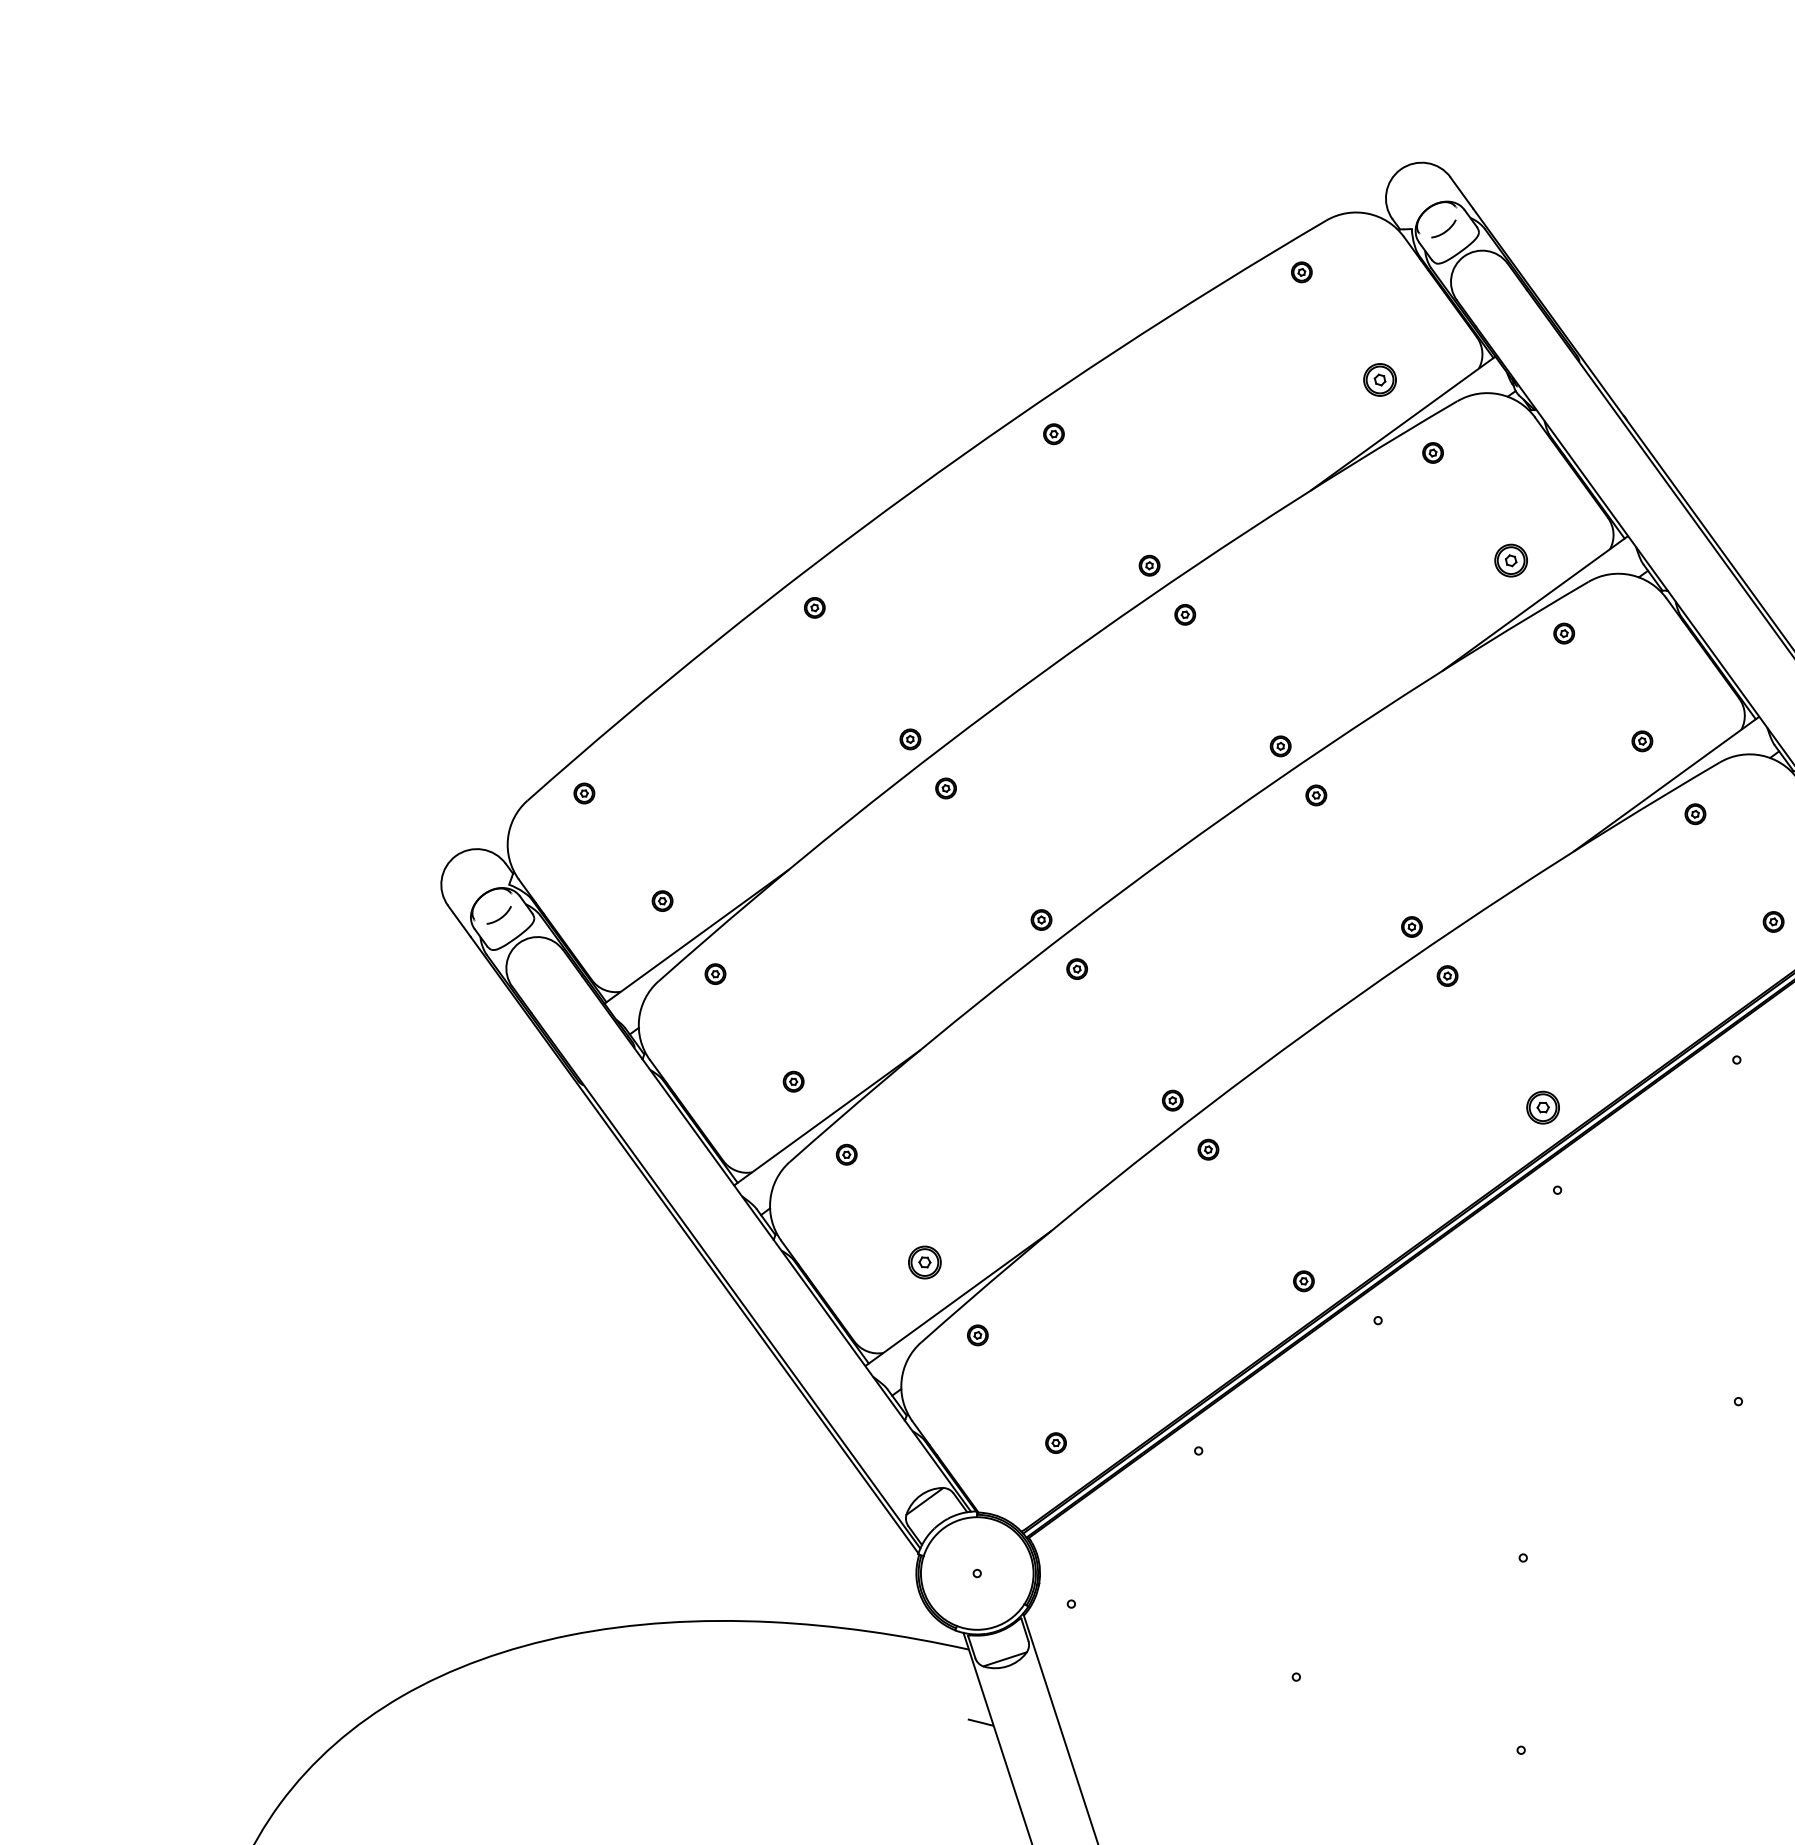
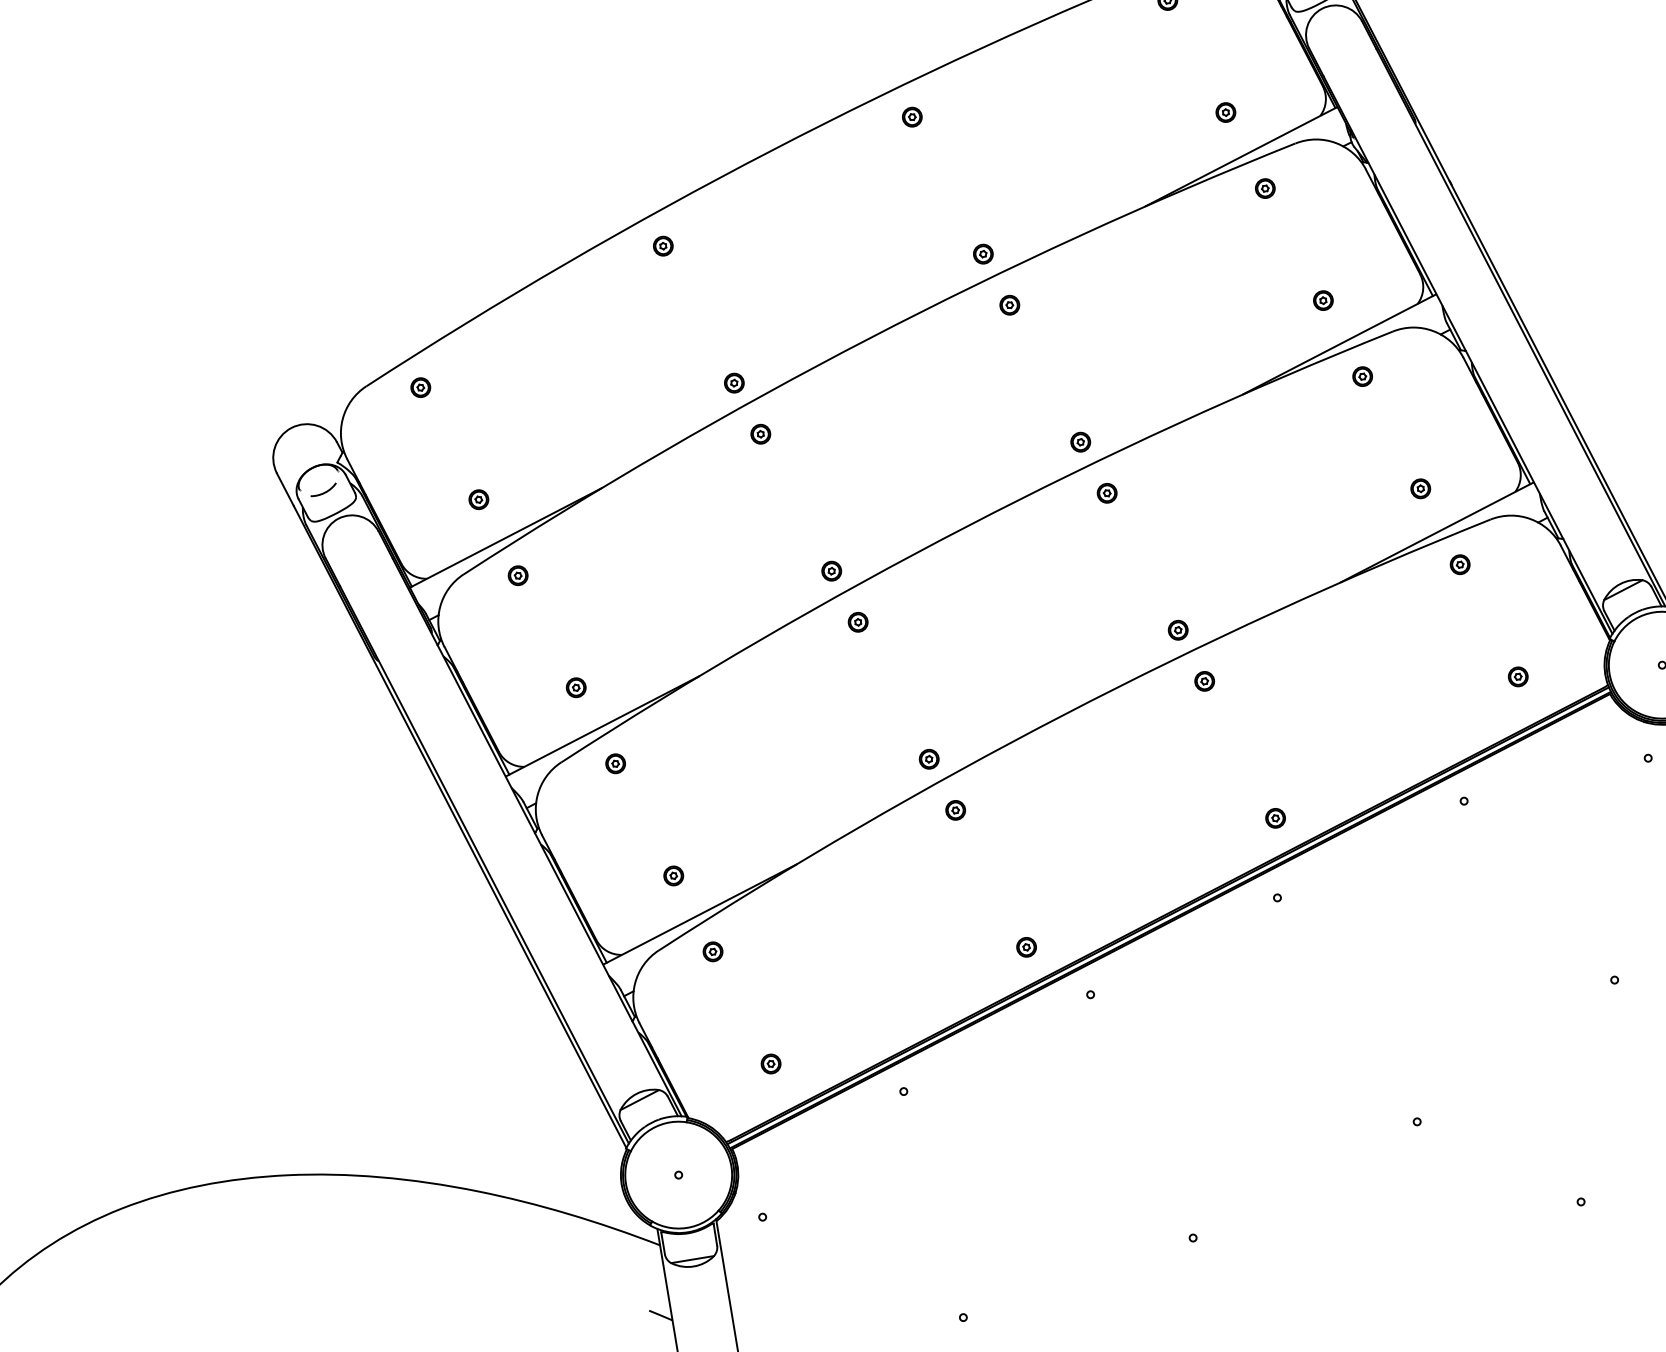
part: (1379, 379) -> (1225, 112), size x0.62
part: (1511, 560) -> (1323, 300), size x0.62
part: (1542, 1107) -> (1275, 818), size x0.62
part: (924, 1262) -> (673, 875), size x0.62

